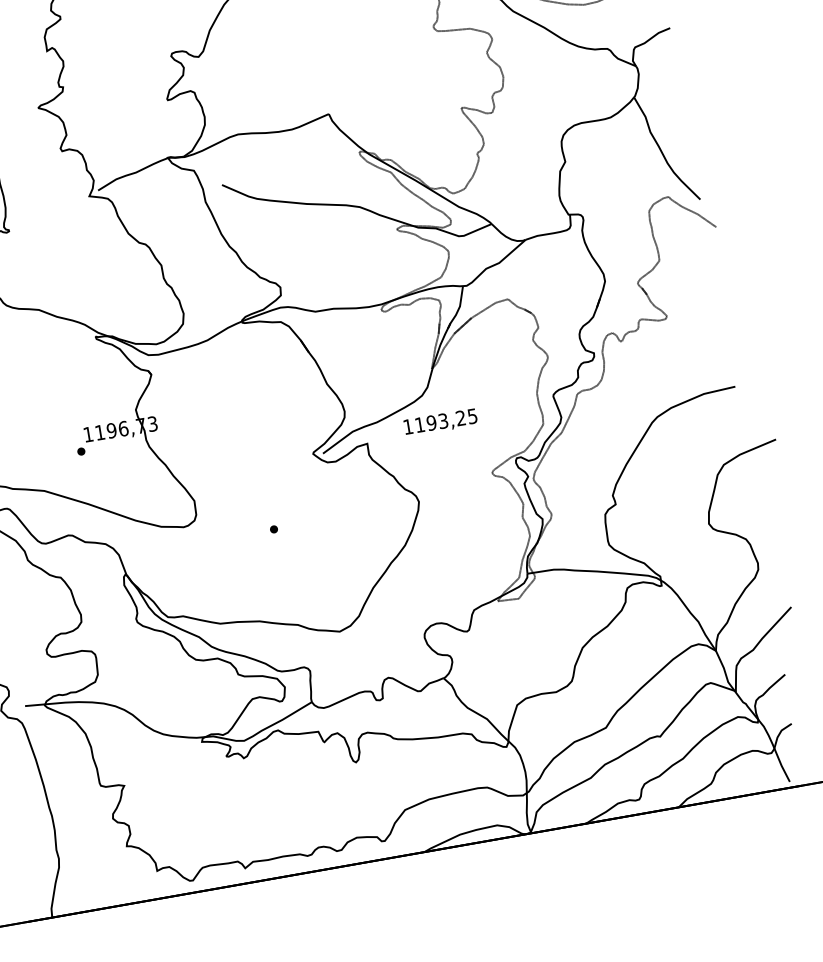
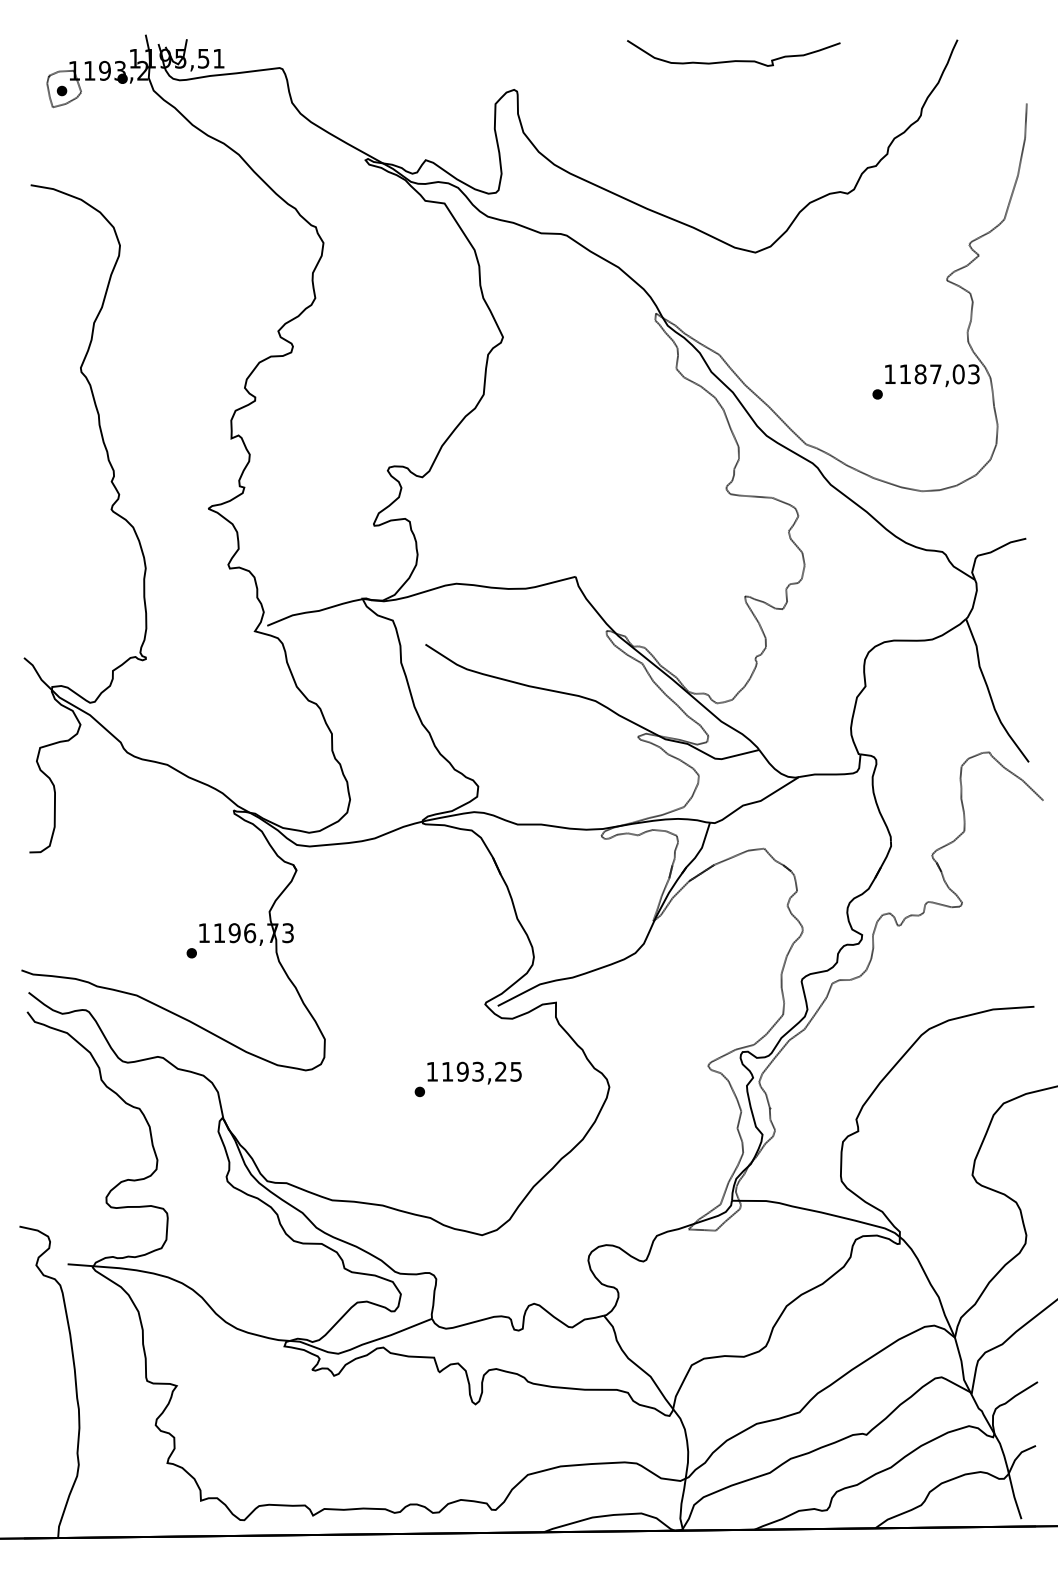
text: (440, 422) -> (474, 1072), moved

